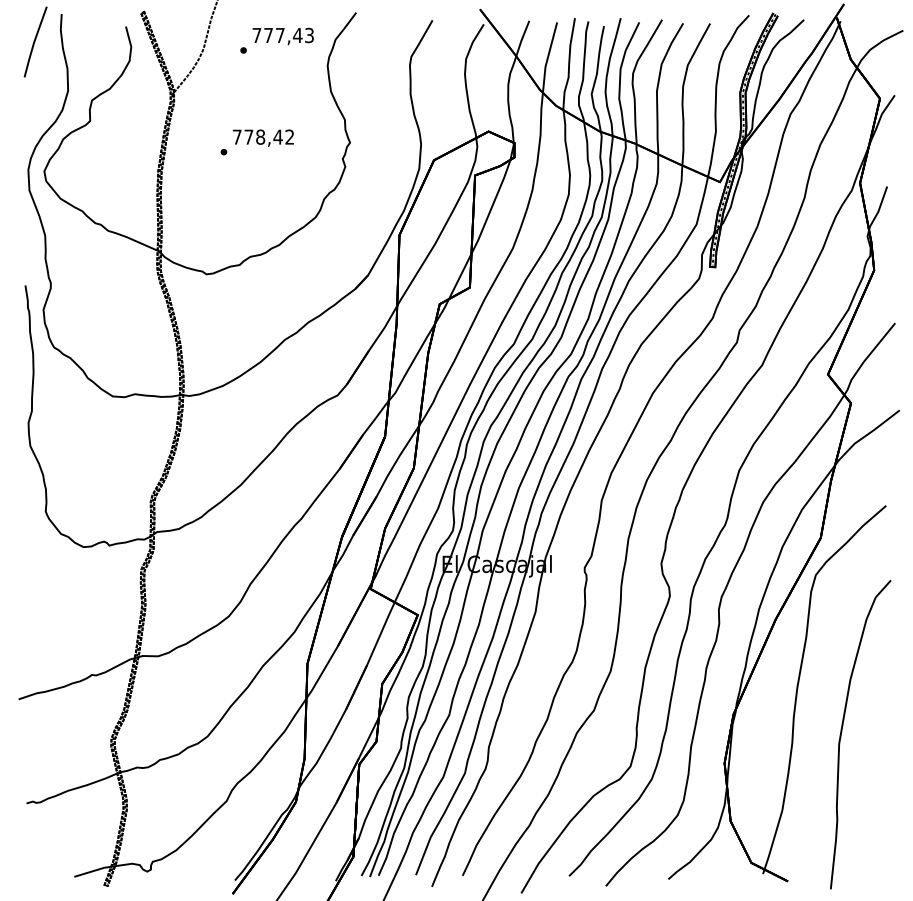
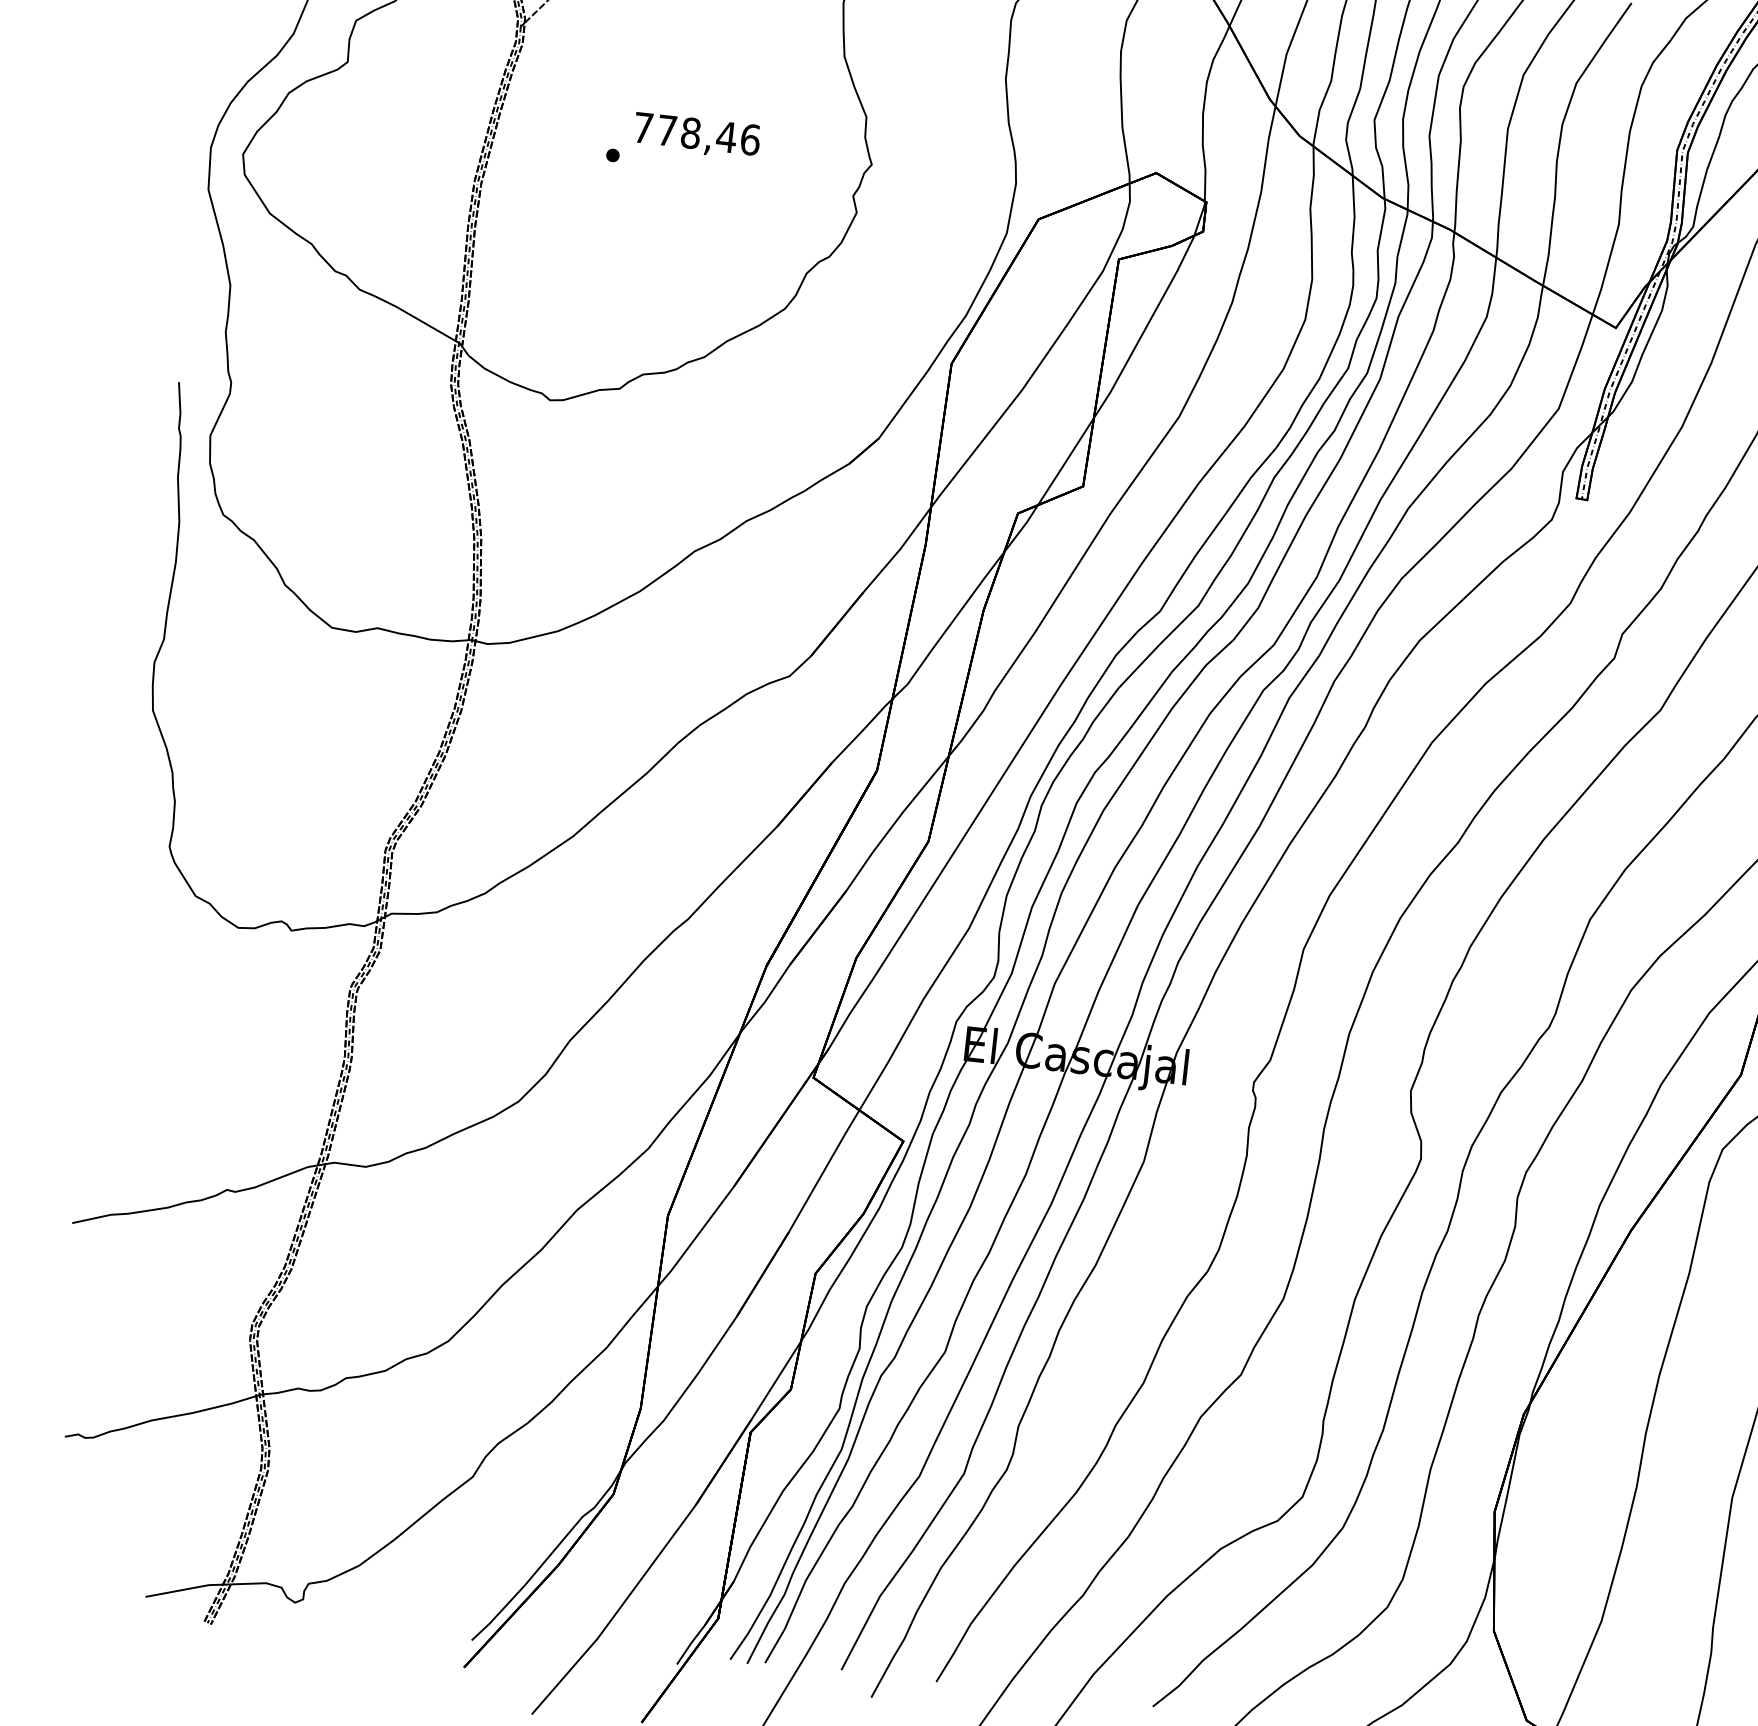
text: (289, 136) -> (749, 138), 778,42 -> 778,46

